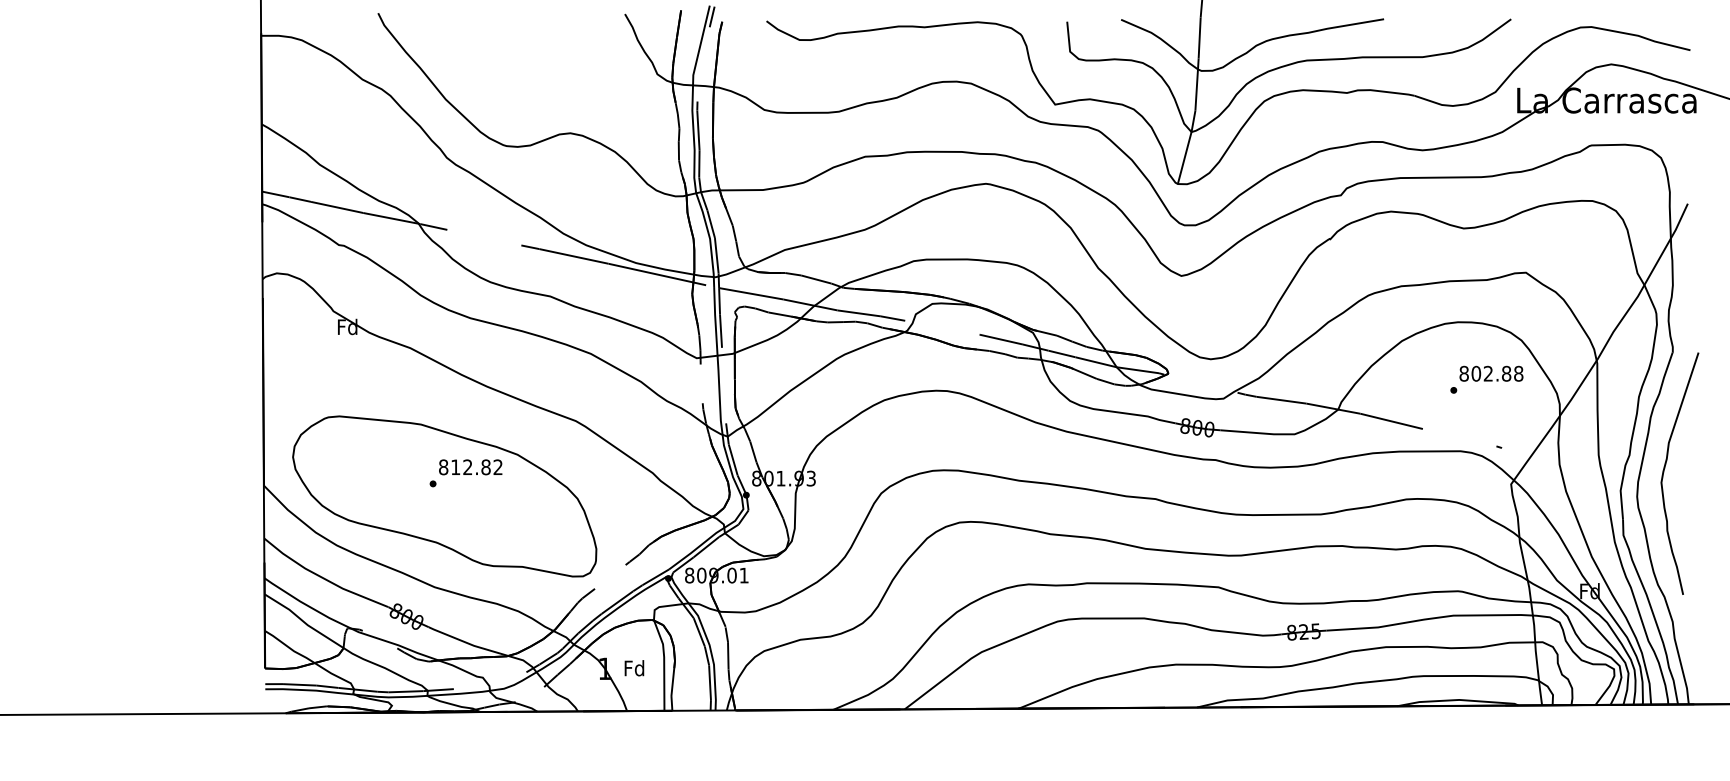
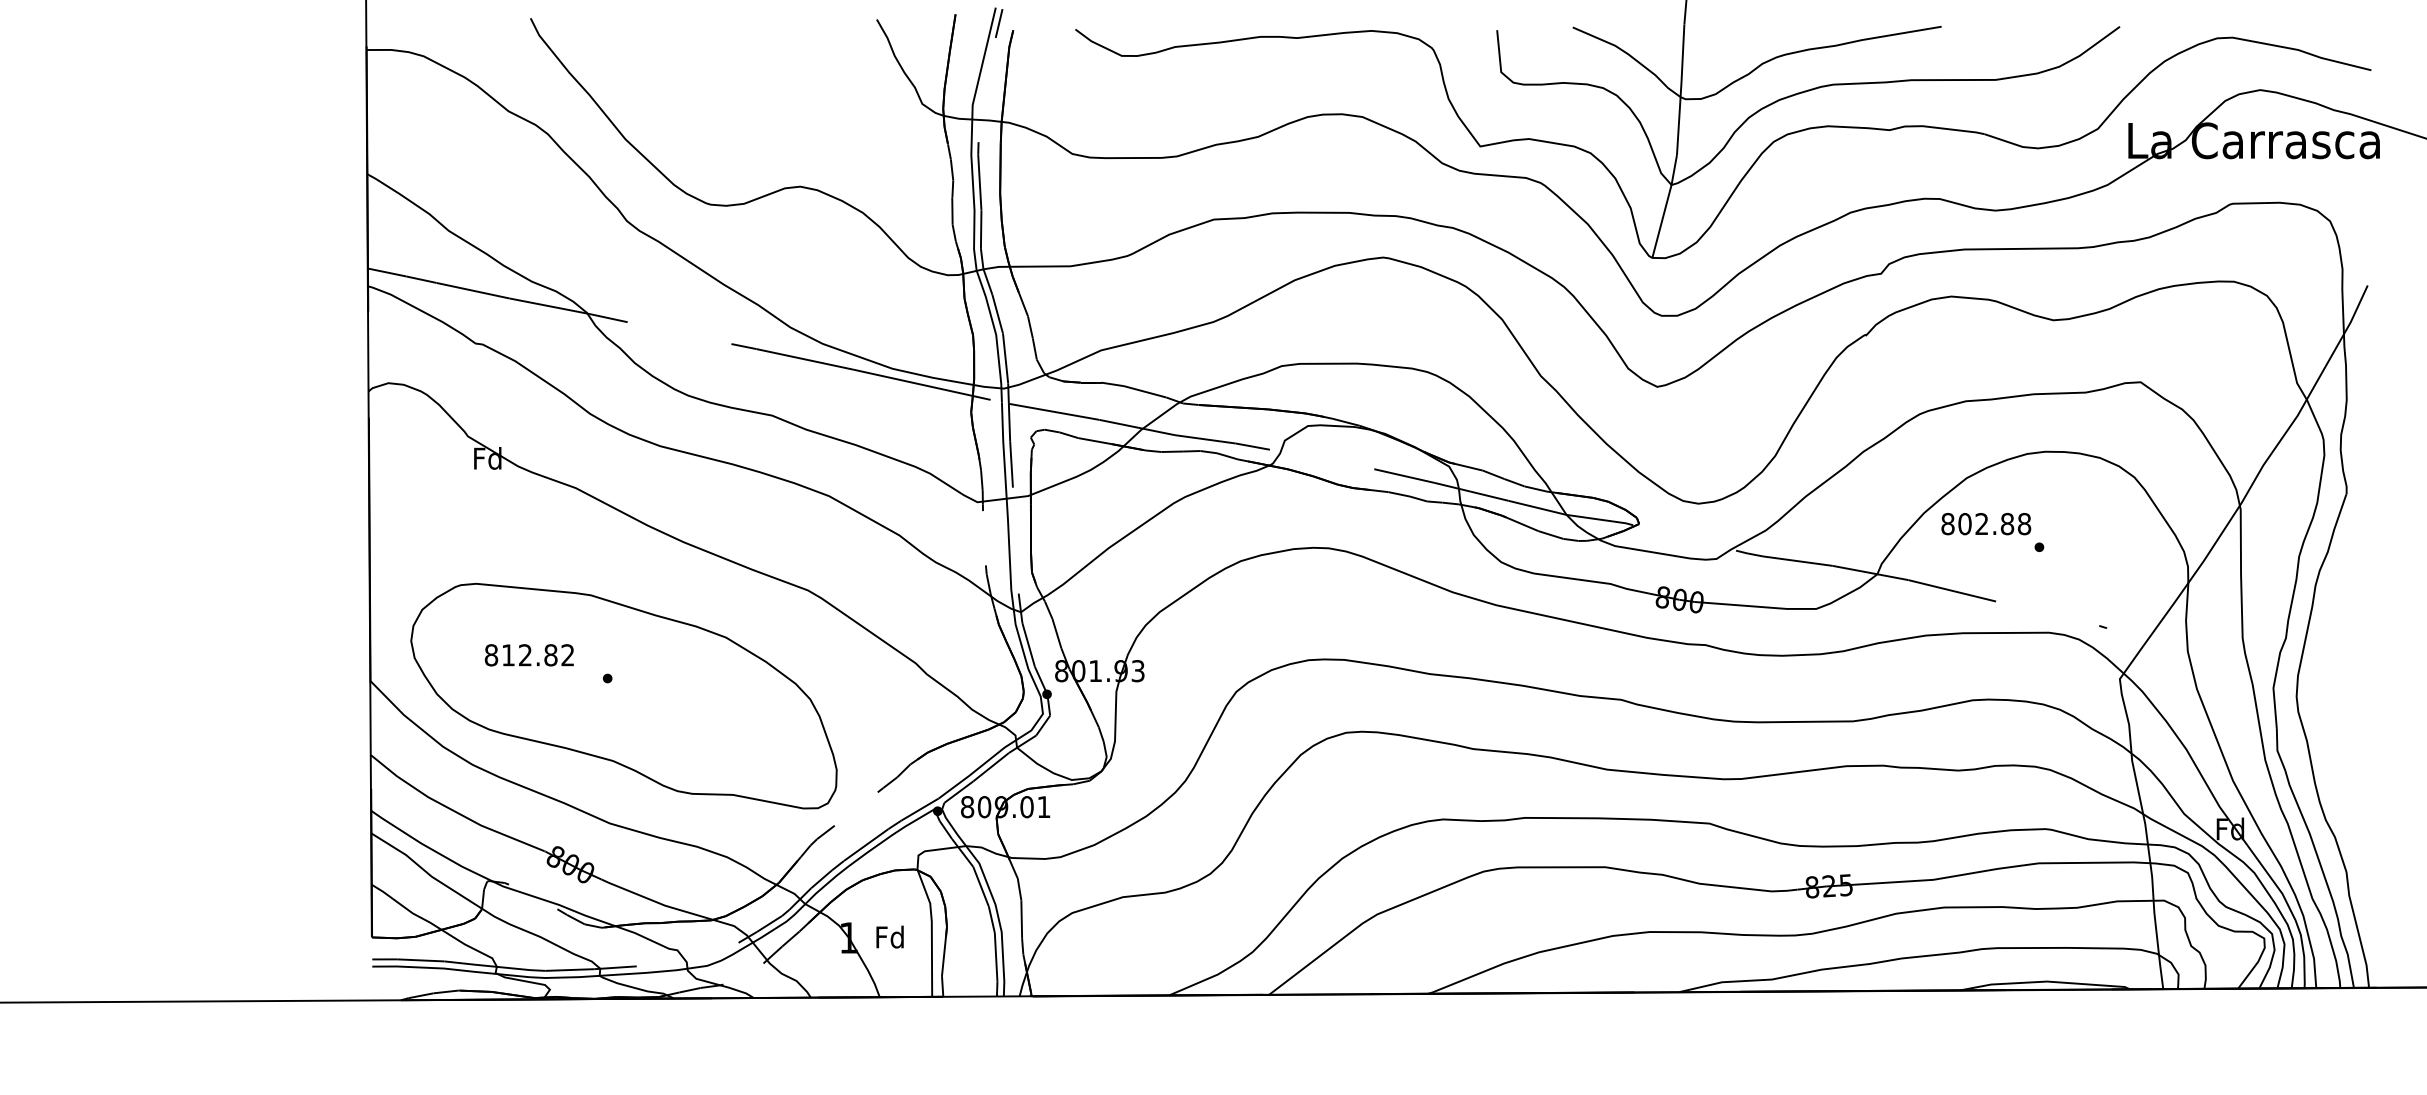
text: (1491, 374) -> (1986, 524), moved
text: (470, 467) -> (528, 655), moved
curve: (1664, 469) -> (2335, 658), removed

